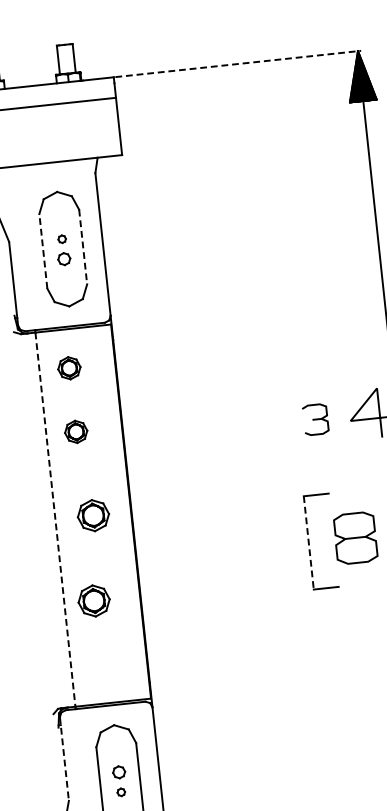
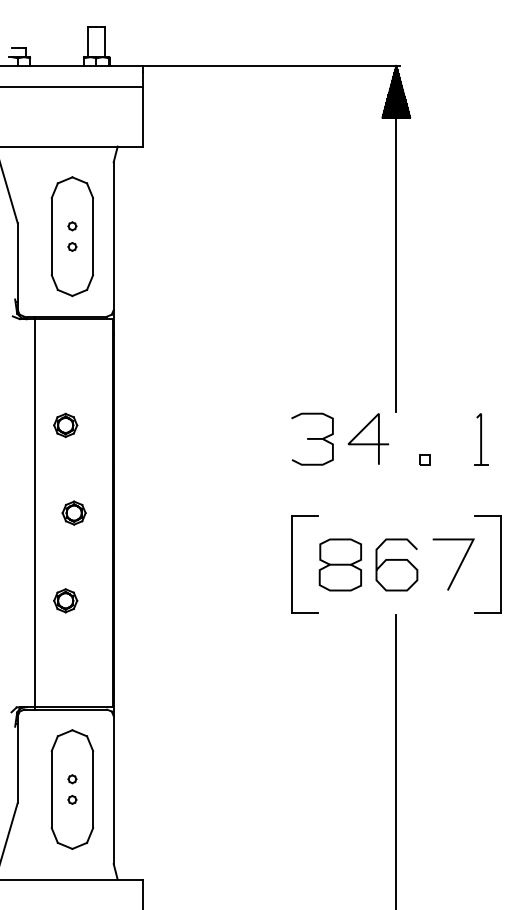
line: (238, 63) -> (272, 65), dashed -> solid
line: (83, 246) -> (93, 236), dashed -> solid
line: (43, 251) -> (51, 236), dashed -> solid
part: (64, 258) -> (72, 246), size x0.62
part: (69, 367) -> (65, 358), removed
part: (315, 419) -> (312, 438), size x1.67
part: (92, 515) -> (73, 512), size x0.71
line: (55, 520) -> (34, 513), dashed -> solid
line: (309, 543) -> (292, 565), dashed -> solid
part: (94, 600) -> (65, 600), size x0.71
line: (64, 760) -> (17, 760), dashed -> solid
part: (119, 772) -> (72, 779), size x0.62

